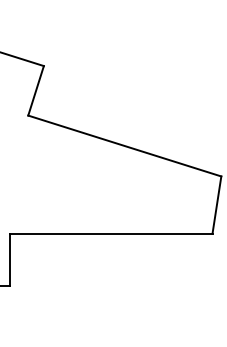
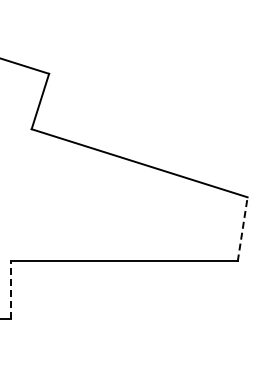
line: (216, 204) -> (242, 228), solid -> dashed
line: (10, 258) -> (11, 289), solid -> dashed

